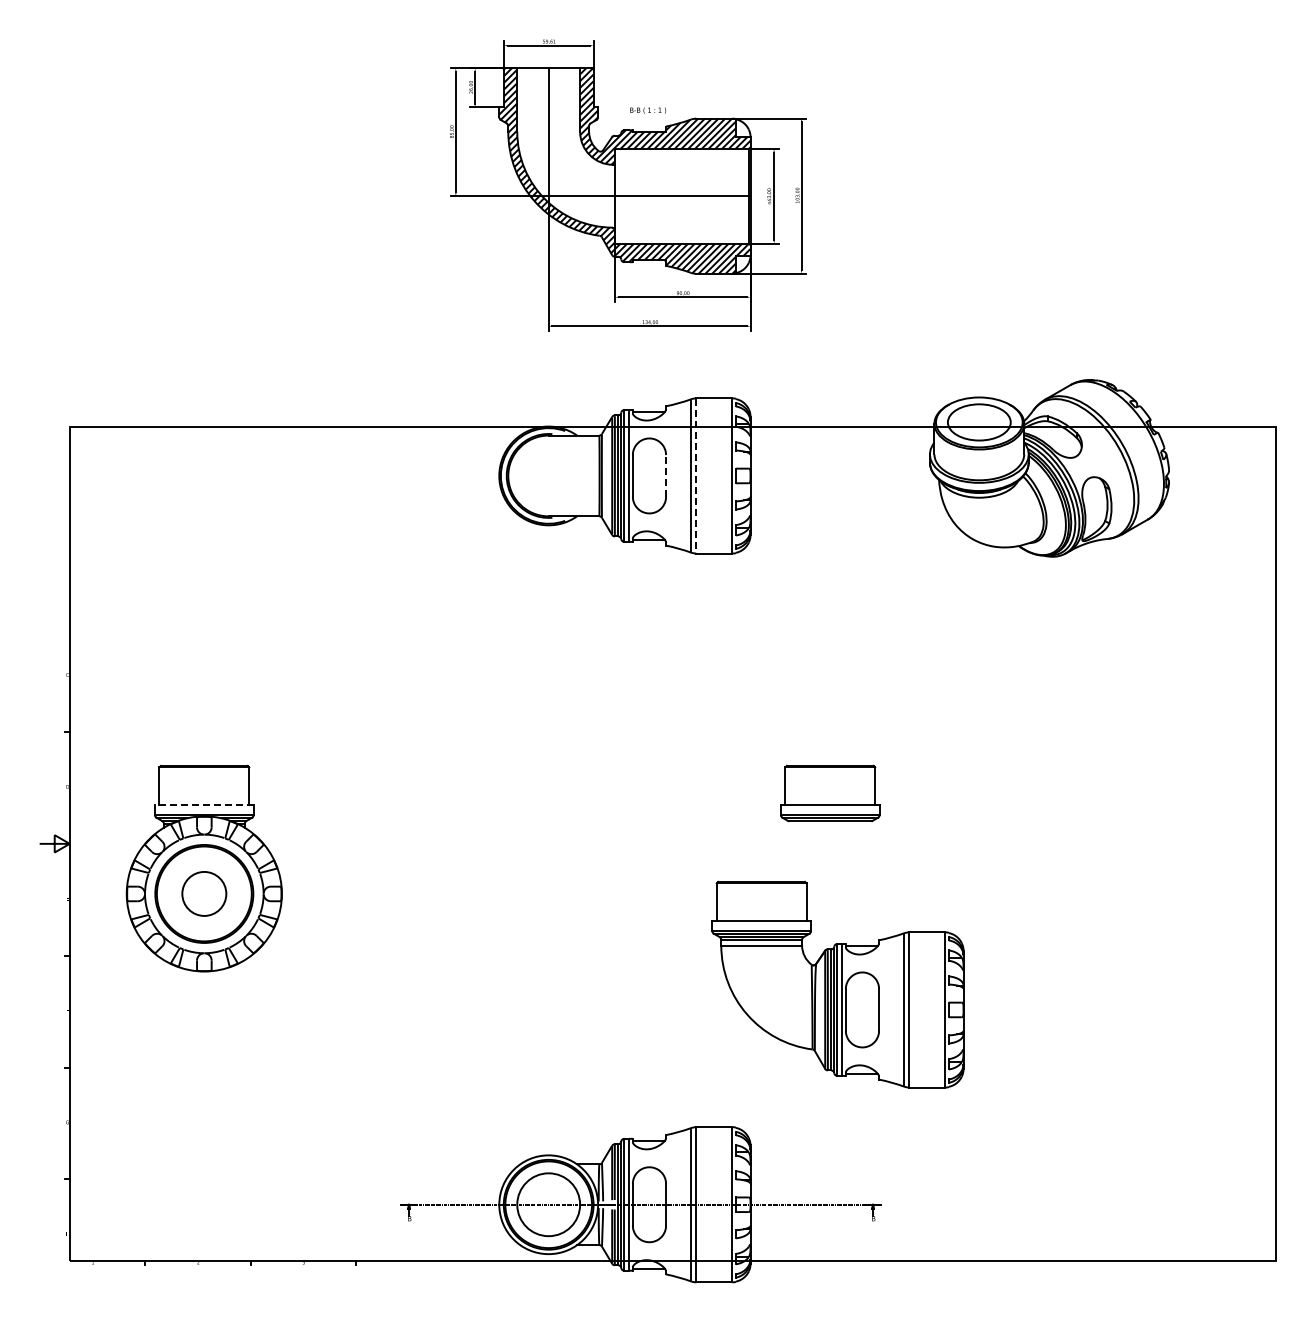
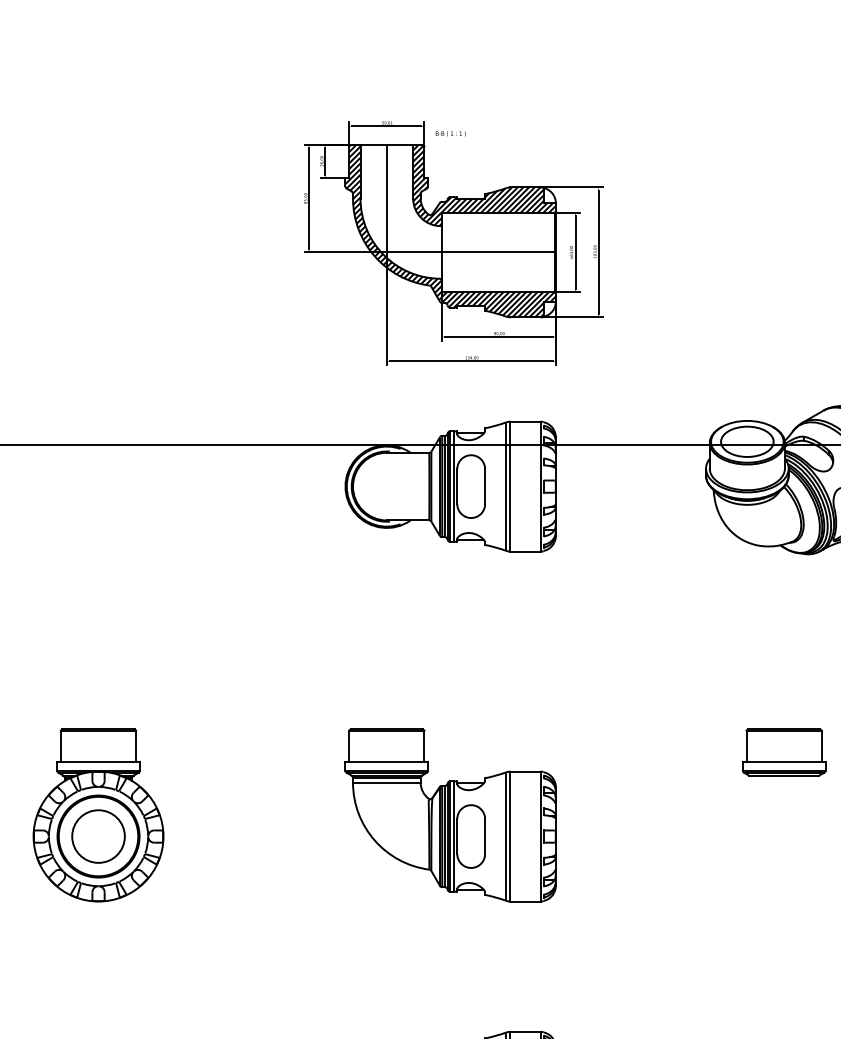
text: (648, 110) -> (451, 133), moved
line: (666, 475) -> (485, 486), dashed -> solid
line: (696, 475) -> (510, 486), dashed -> solid
part: (830, 793) -> (784, 752), moved
line: (203, 805) -> (97, 762), dashed -> solid
circle: (203, 893) -> (97, 836), size x1.43
part: (837, 984) -> (450, 815), moved

